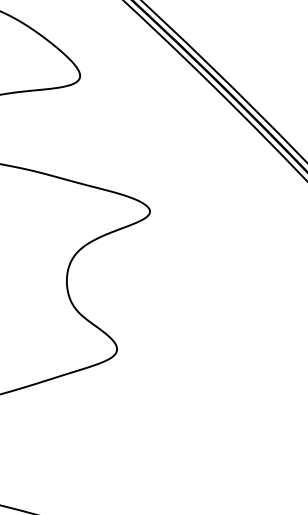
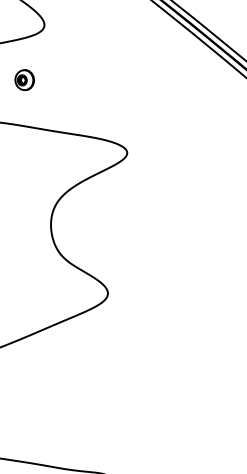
part: (54, 129) -> (24, 80), added

